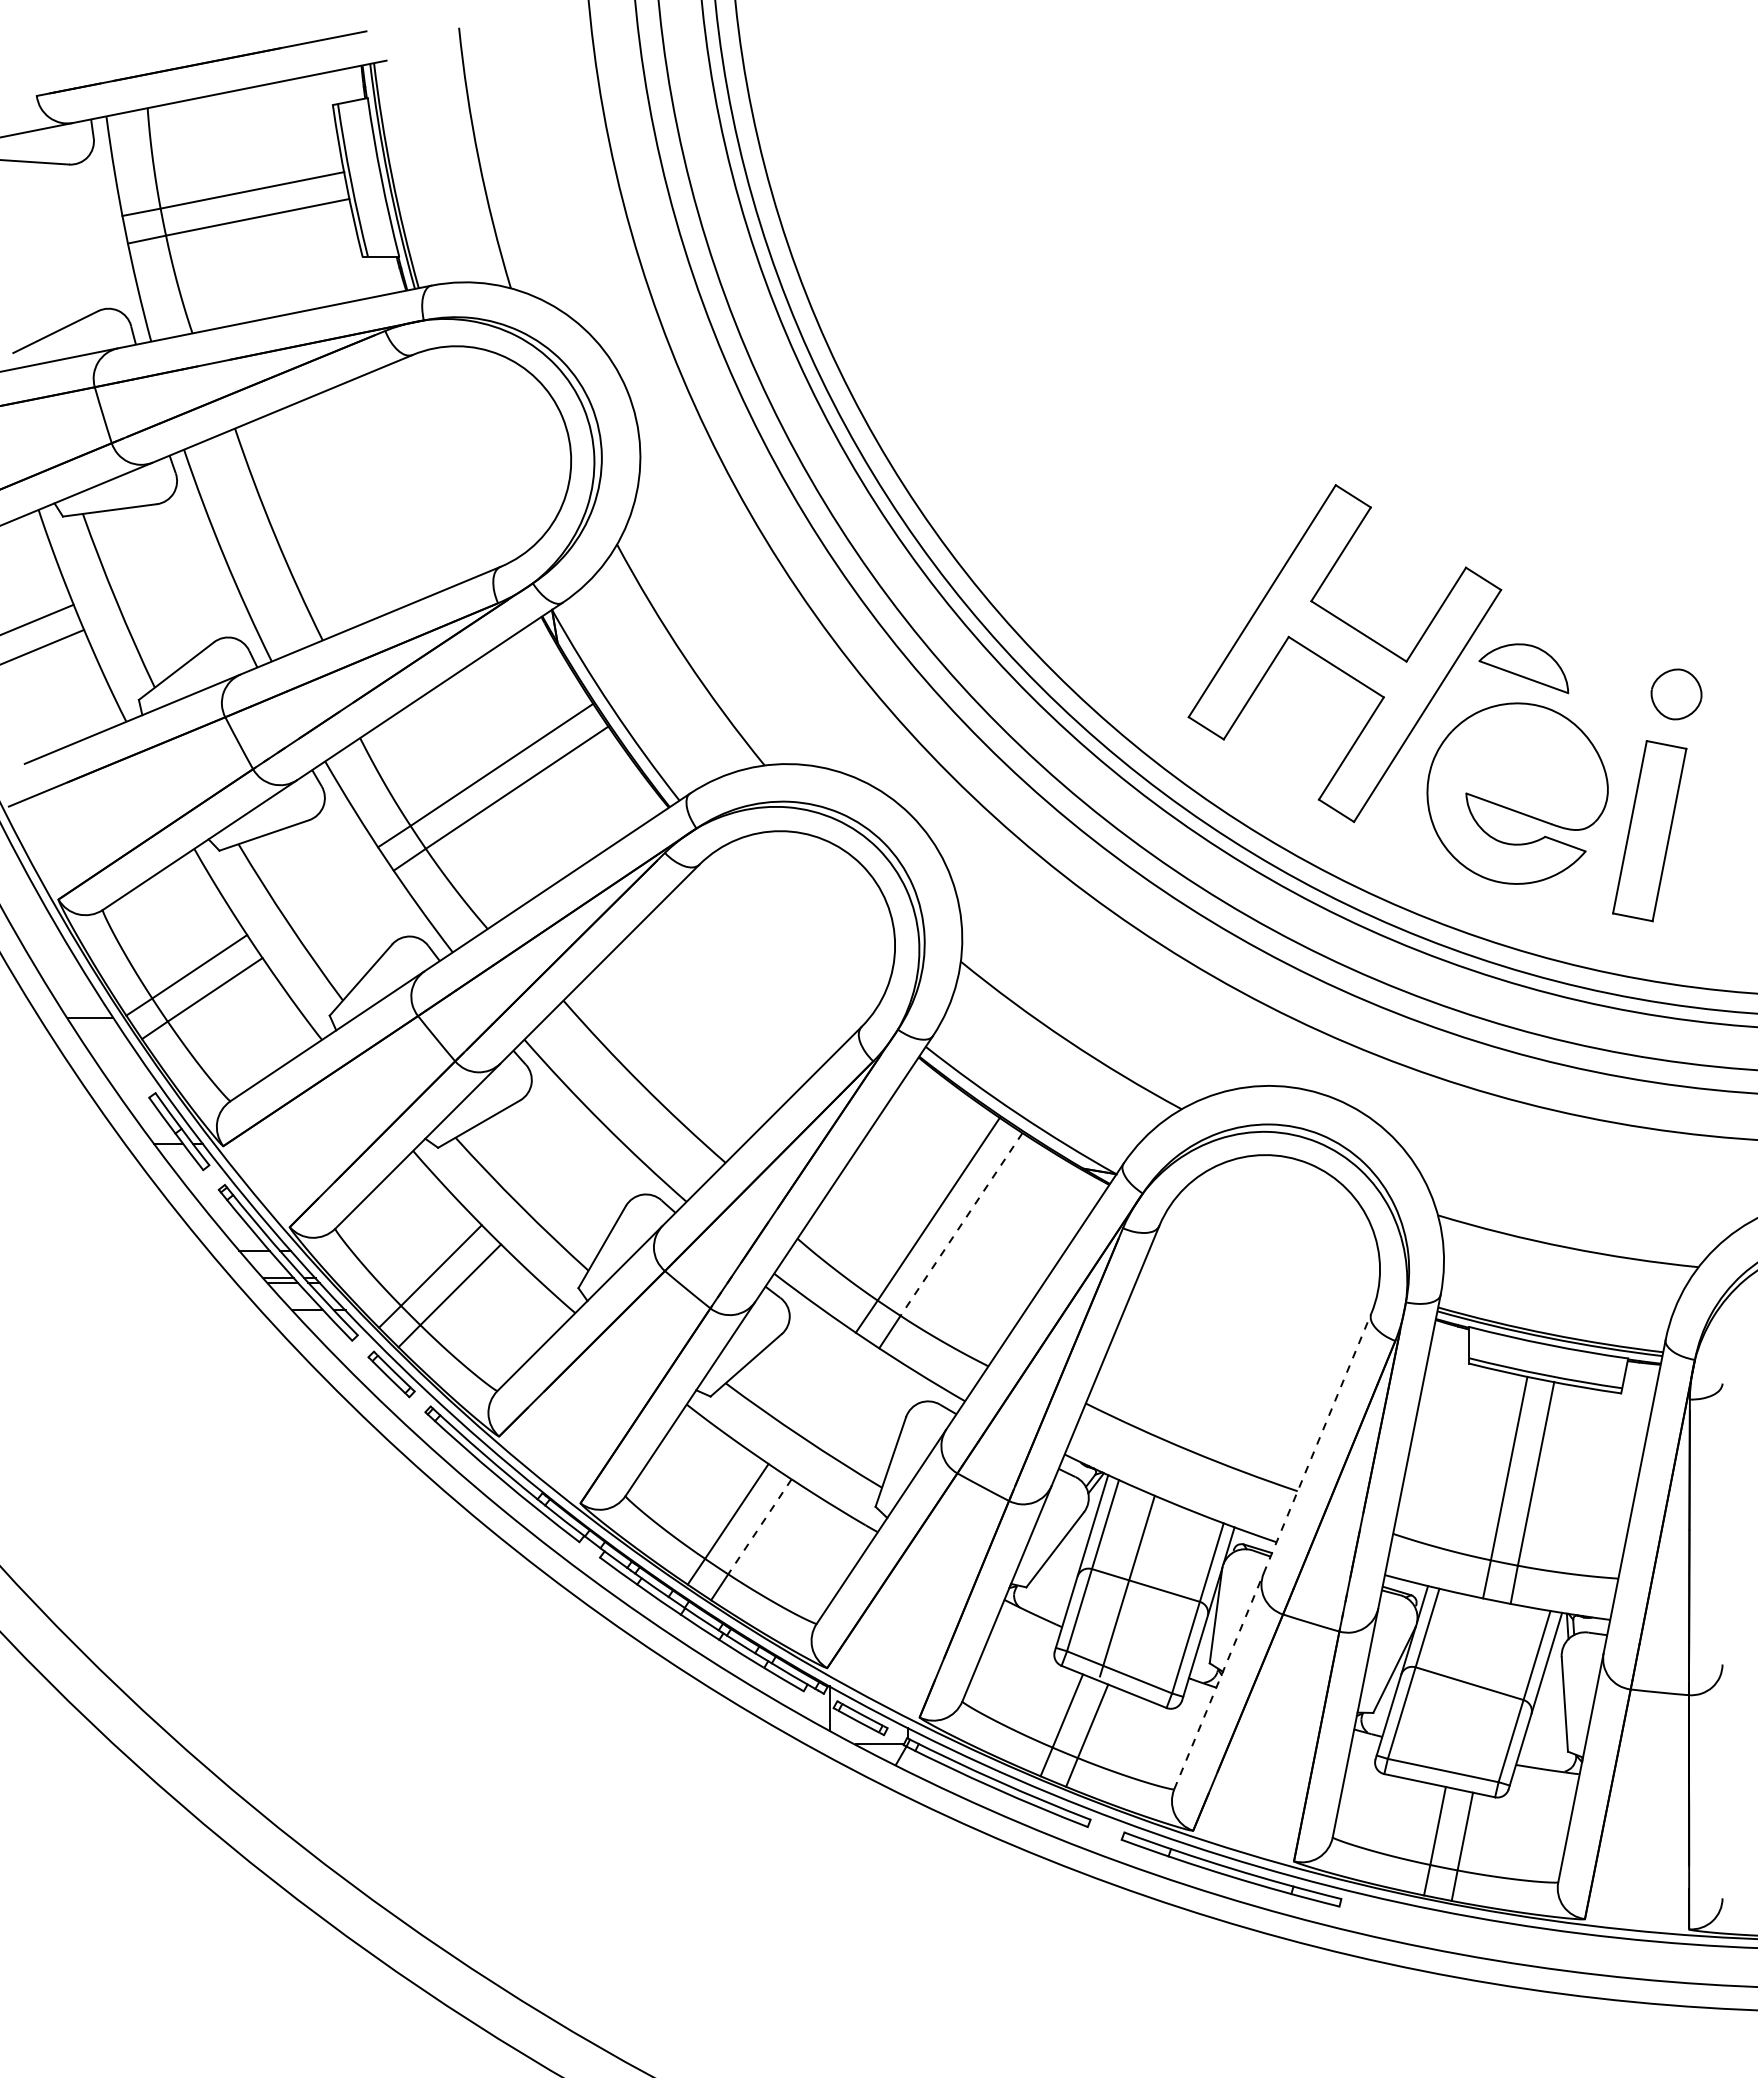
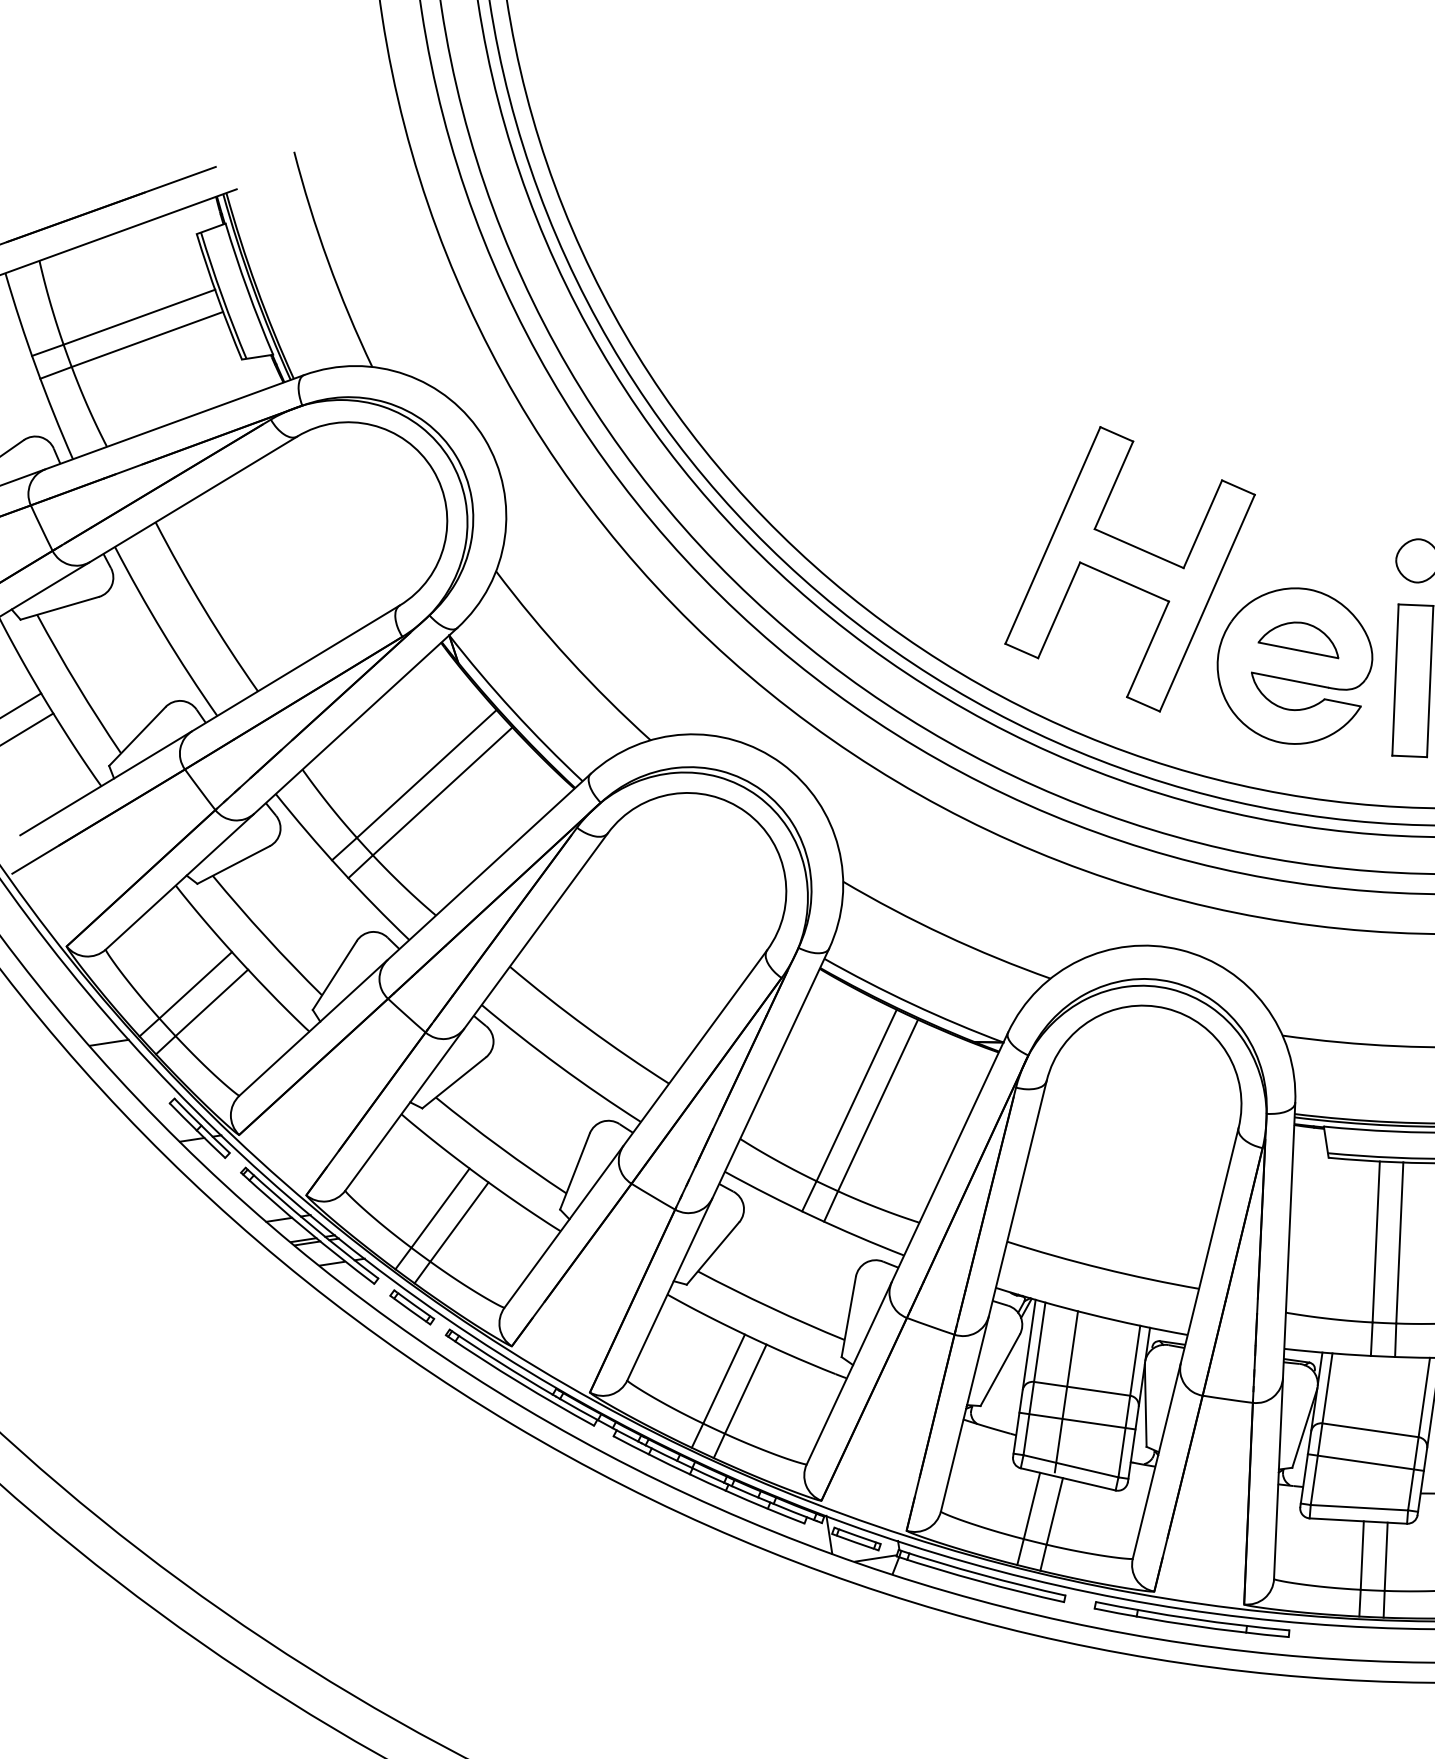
part: (1523, 668) -> (1297, 643), moved
line: (961, 1224) -> (878, 1105), dashed -> solid
line: (759, 1527) -> (745, 1389), dashed -> solid
line: (1272, 1551) -> (1185, 1343), dashed -> solid
line: (1134, 1621) -> (1077, 1421), added
line: (1458, 1719) -> (1365, 1462), added

